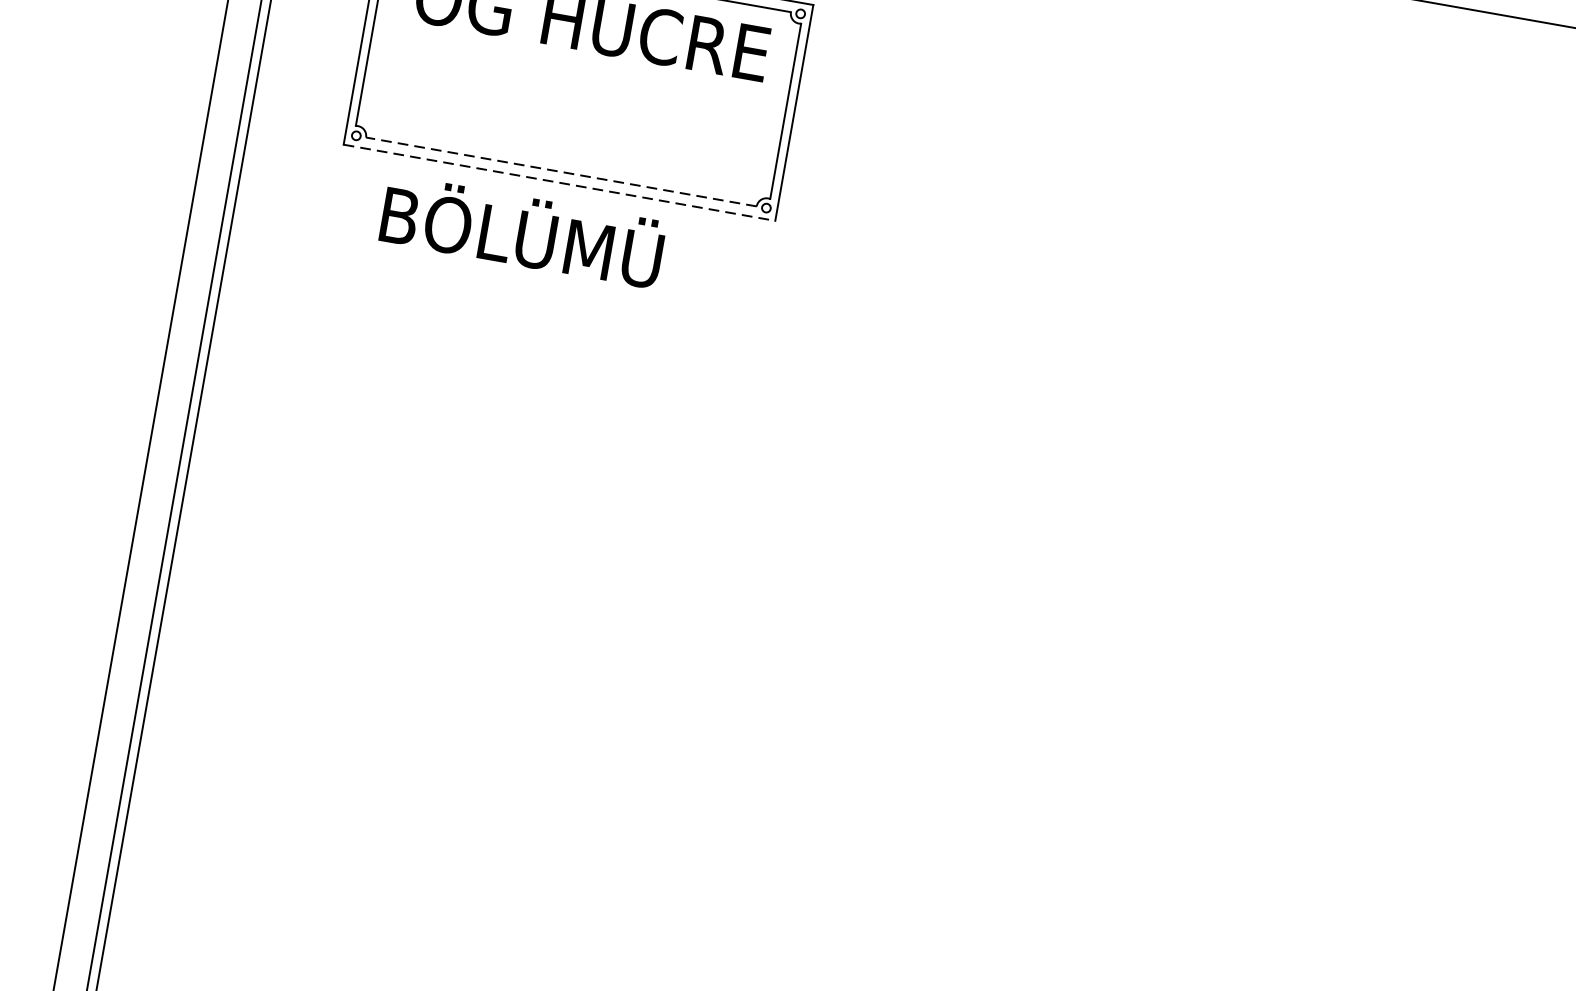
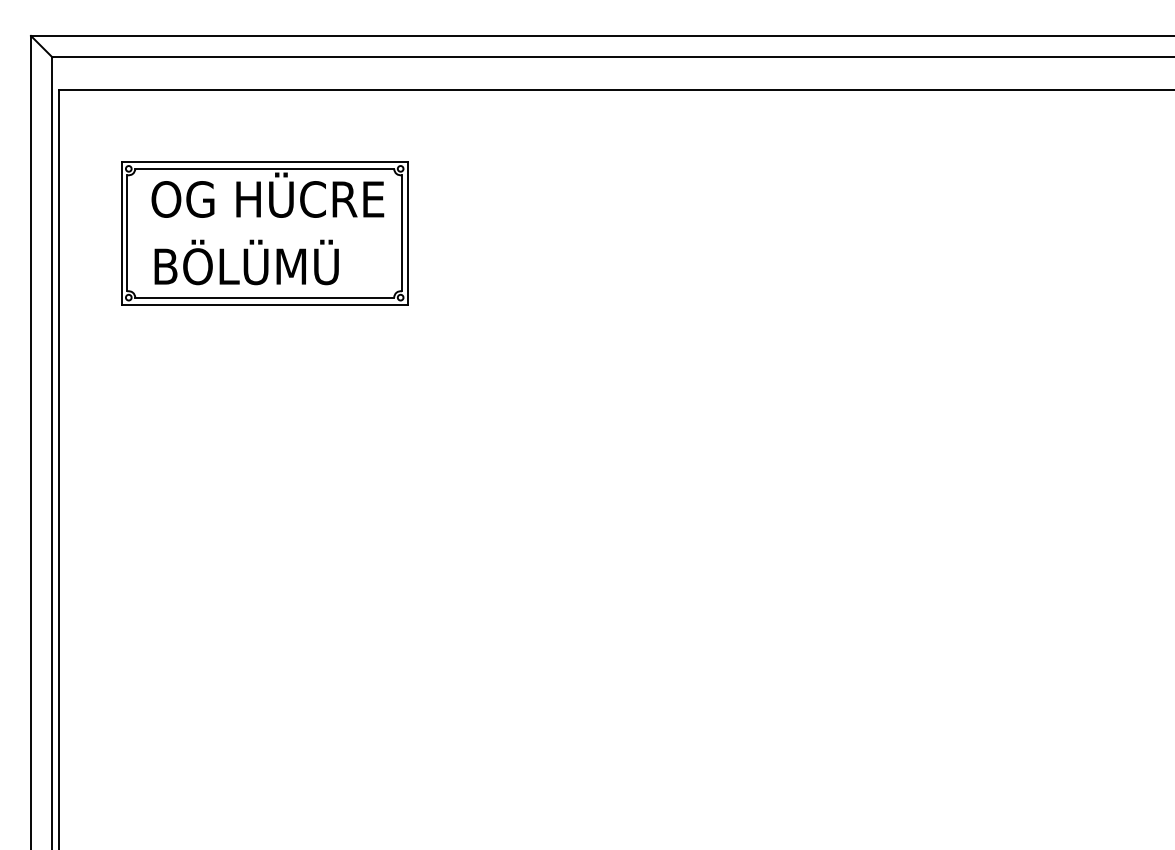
line: (561, 171) -> (264, 297), dashed -> solid
line: (560, 182) -> (265, 304), dashed -> solid
text: (522, 231) -> (246, 262), moved

